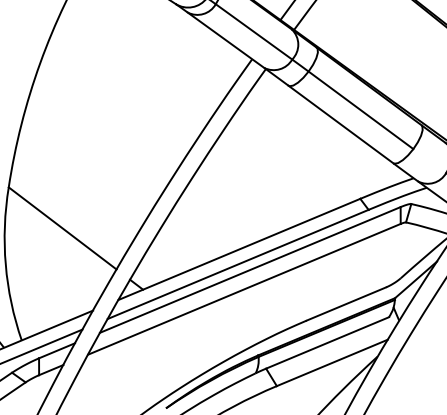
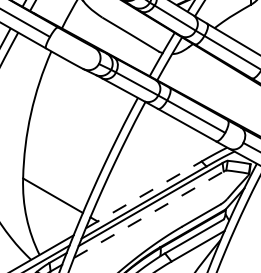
line: (238, 248) -> (143, 194), solid -> dashed
line: (245, 288) -> (149, 214), solid -> dashed

